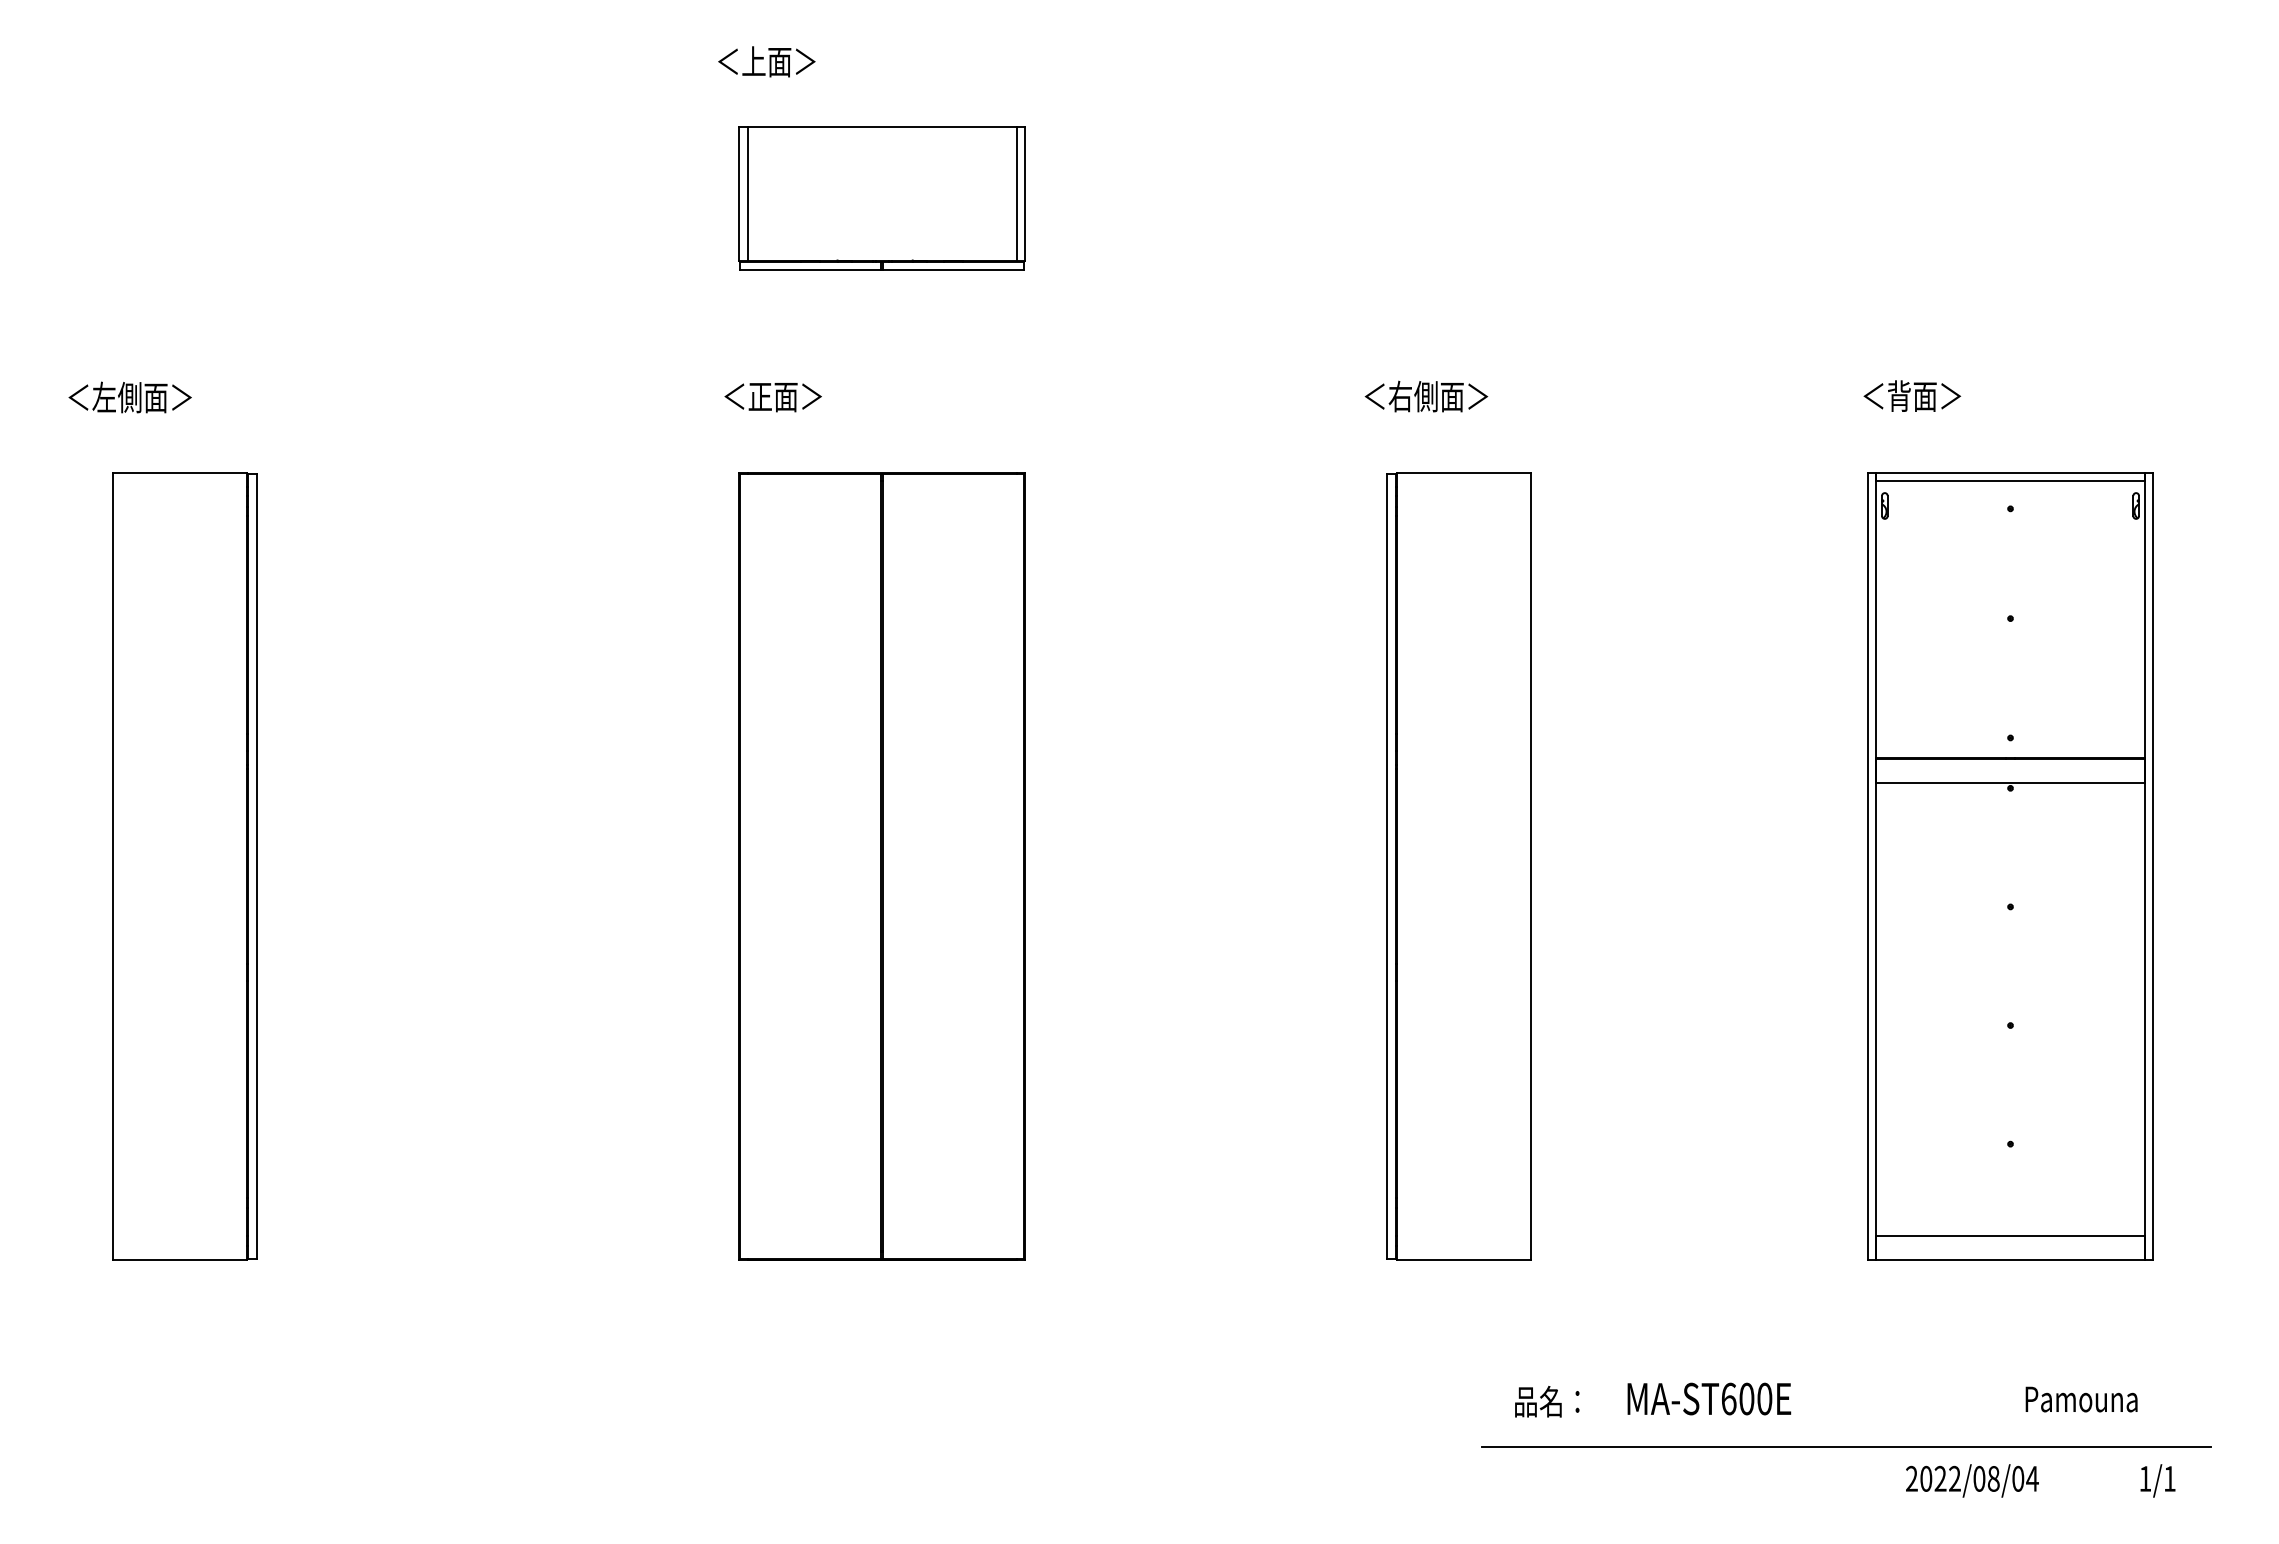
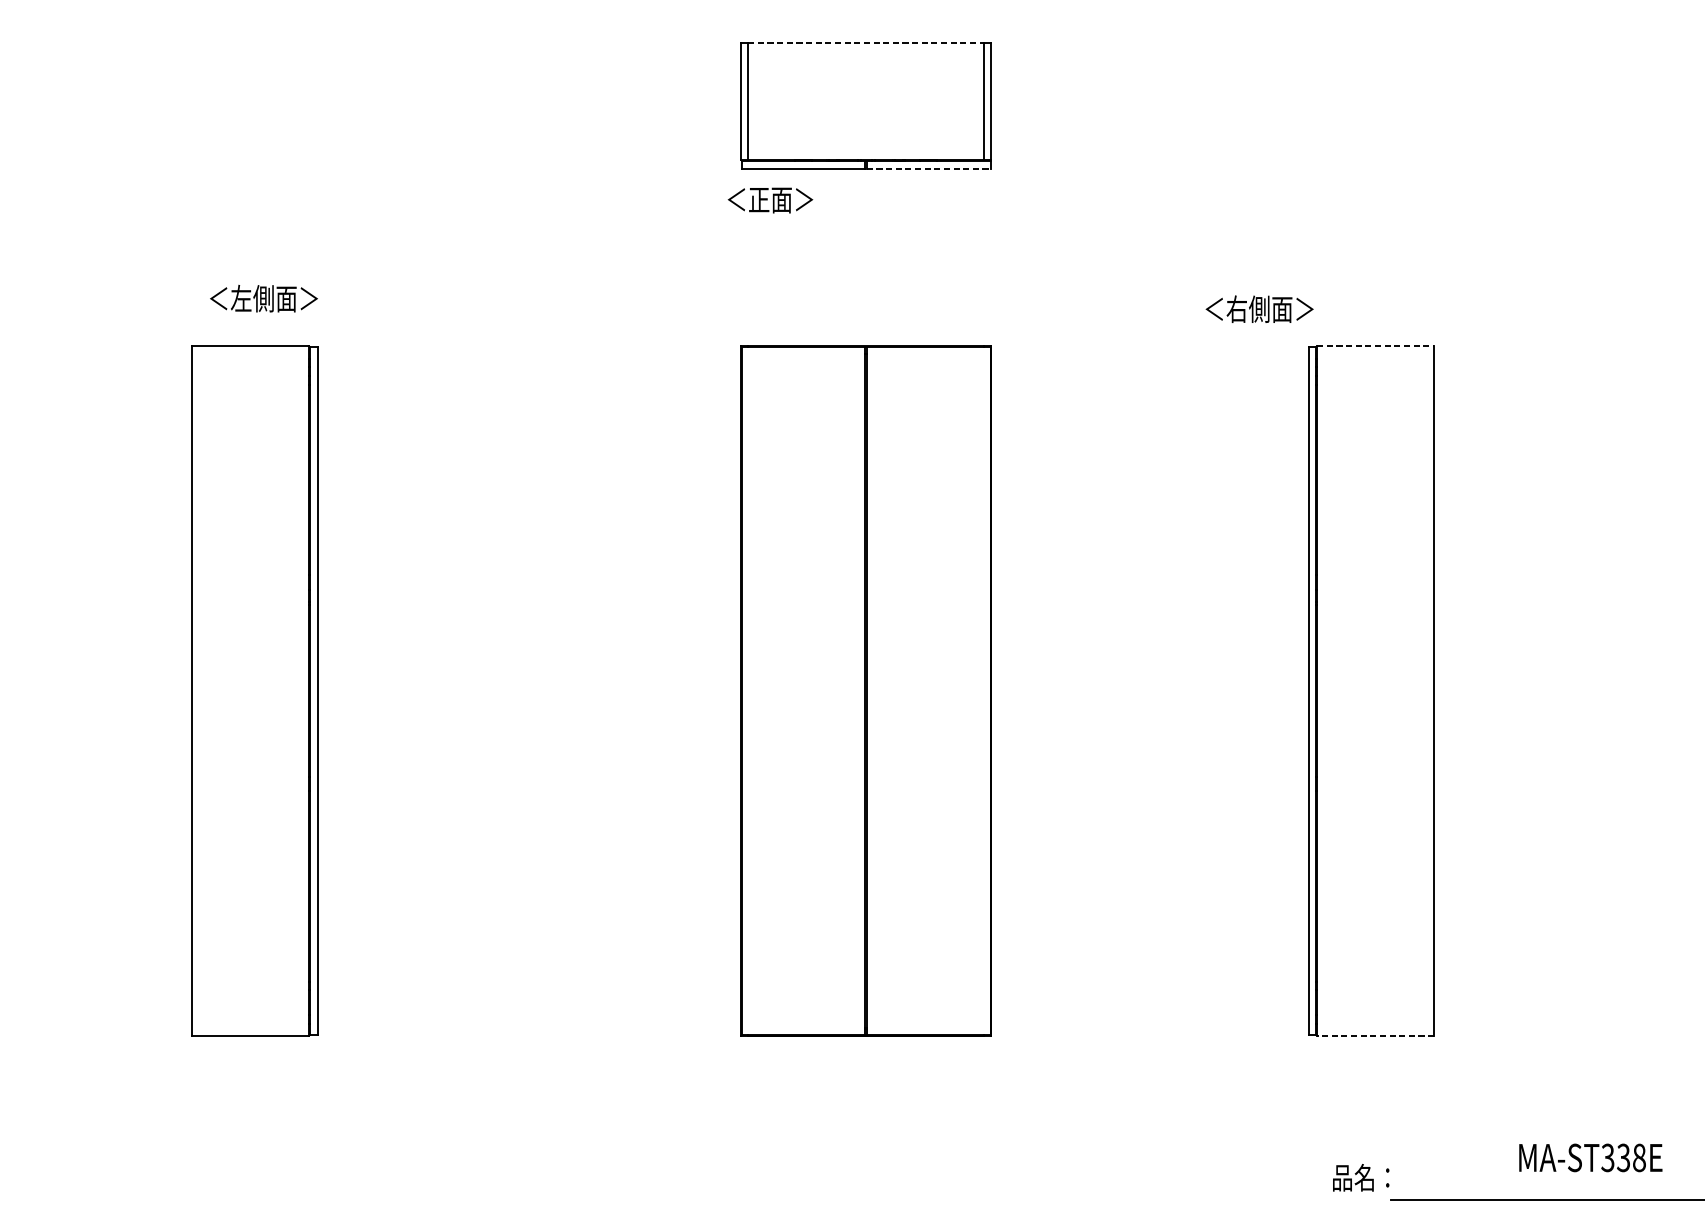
line: (882, 127) -> (866, 43), solid -> dashed
line: (953, 270) -> (928, 168), solid -> dashed
text: (1426, 396) -> (1259, 309), moved
text: (129, 397) -> (263, 298), moved
text: (772, 397) -> (769, 200), moved
line: (1463, 472) -> (1375, 345), solid -> dashed
line: (1463, 1260) -> (1375, 1036), solid -> dashed
text: (1746, 1398) -> (1623, 1157), MA-ST600E -> MA-ST338E
text: (1547, 1401) -> (1361, 1177), moved

